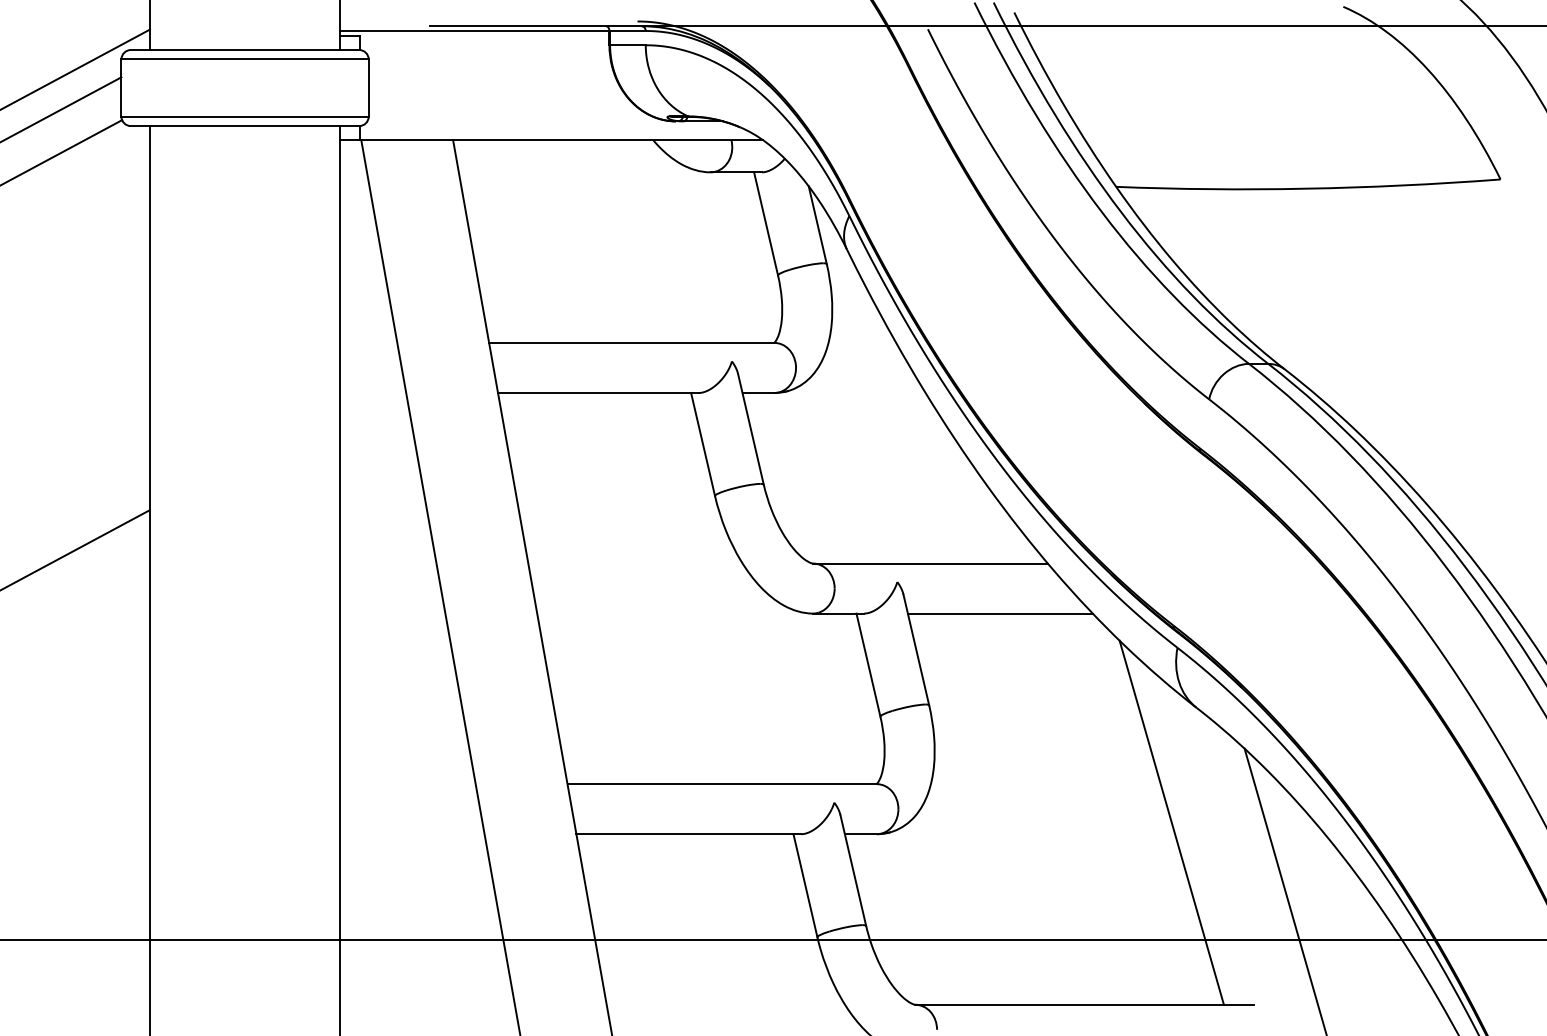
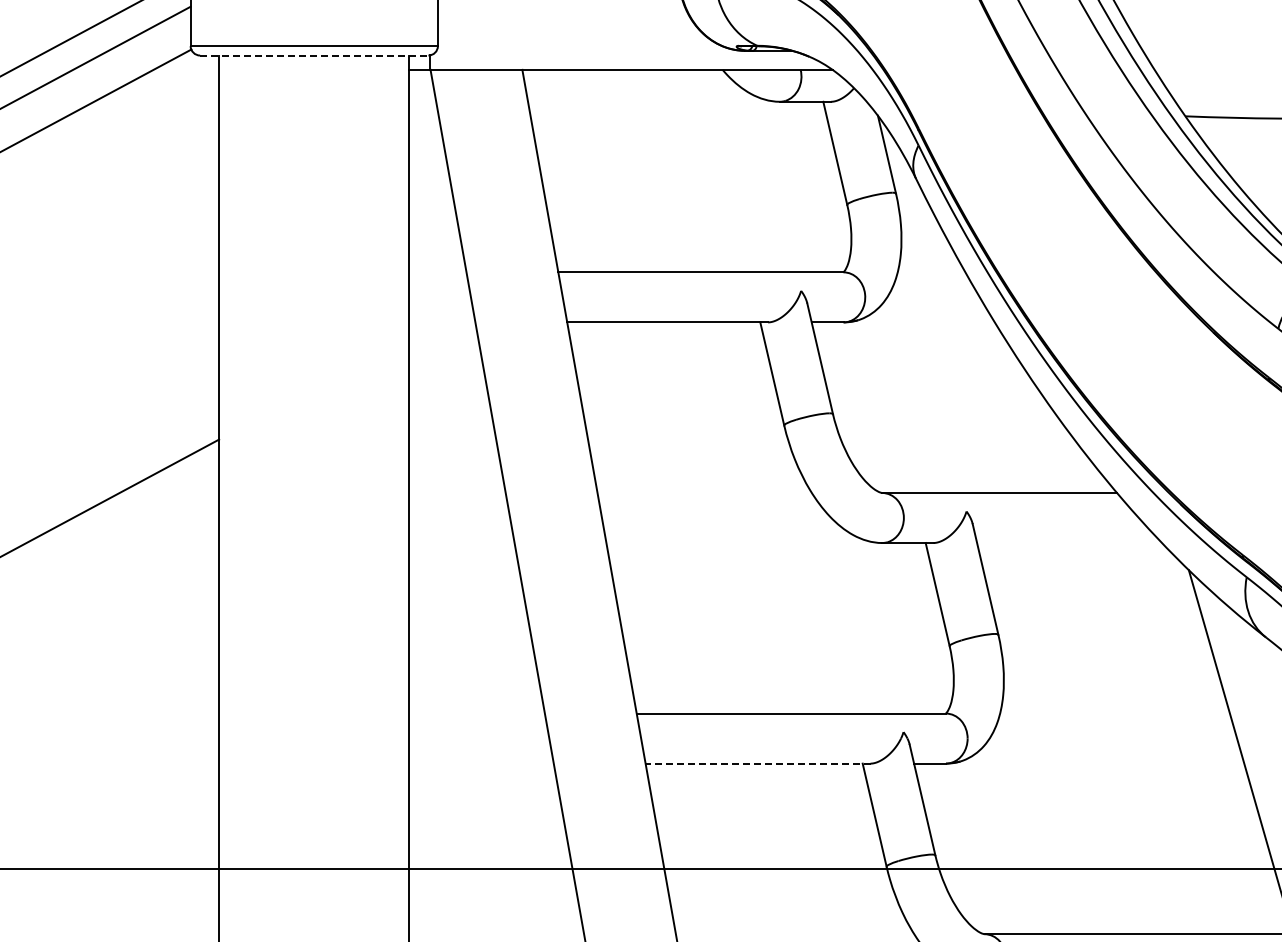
line: (245, 126) -> (314, 55), solid -> dashed
line: (999, 613) -> (1068, 542), removed
line: (688, 834) -> (757, 763), solid -> dashed

